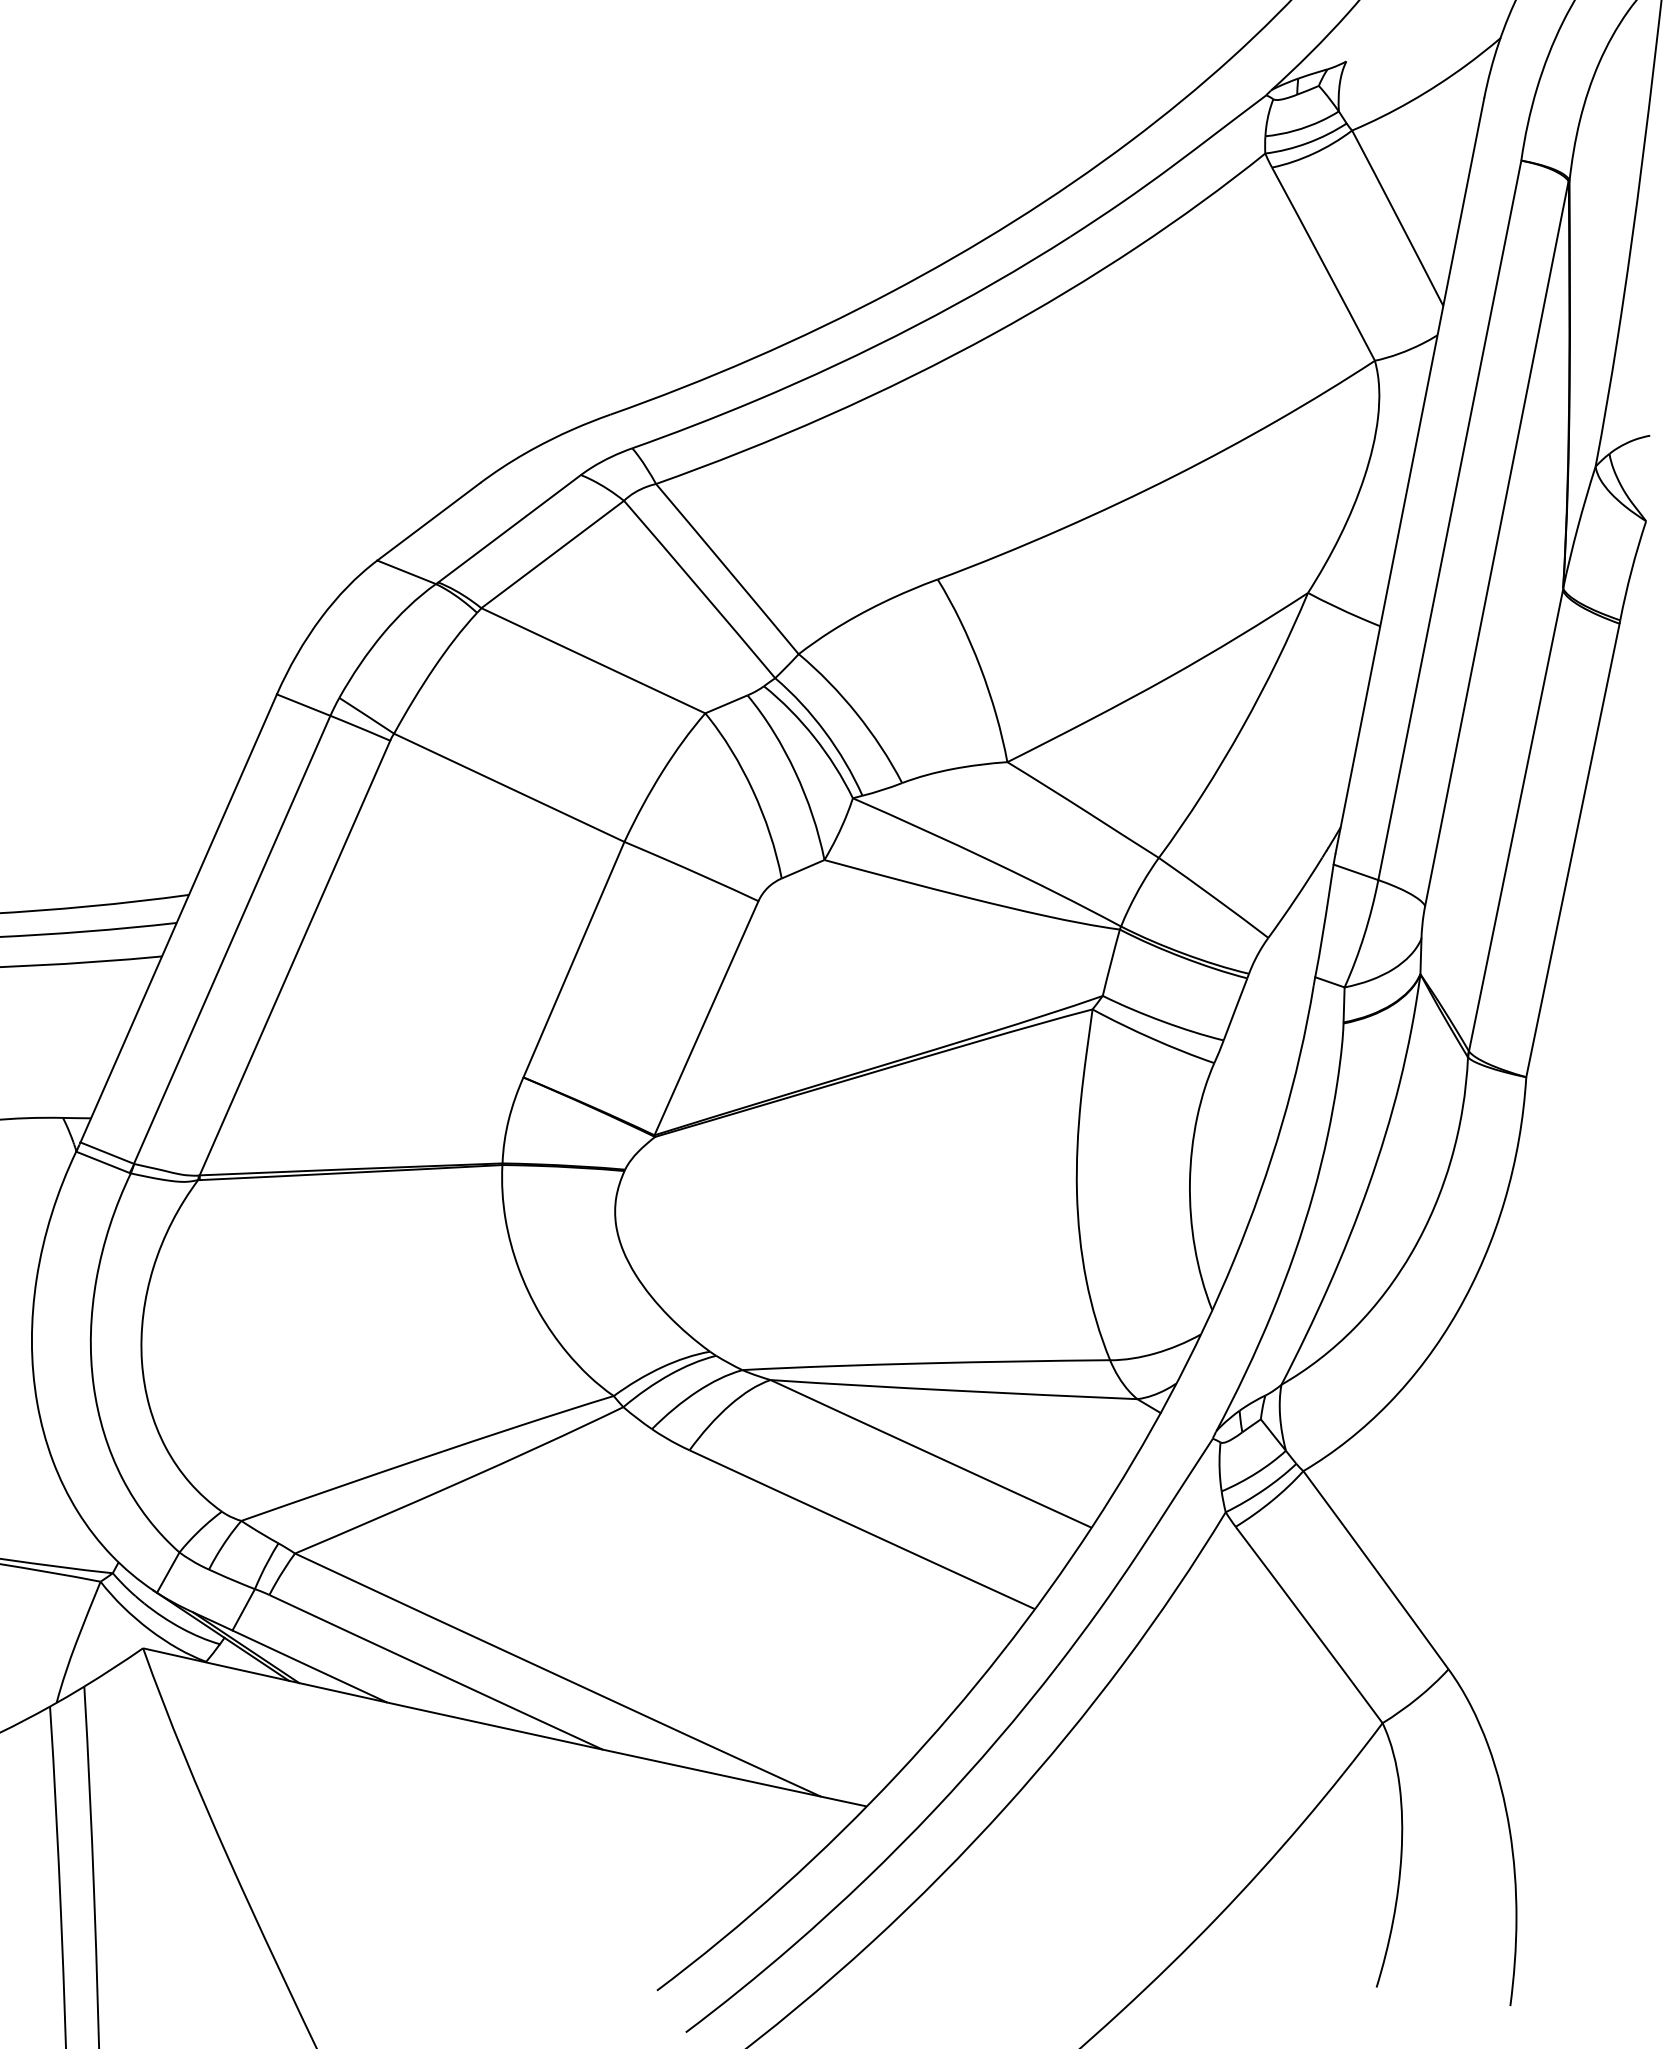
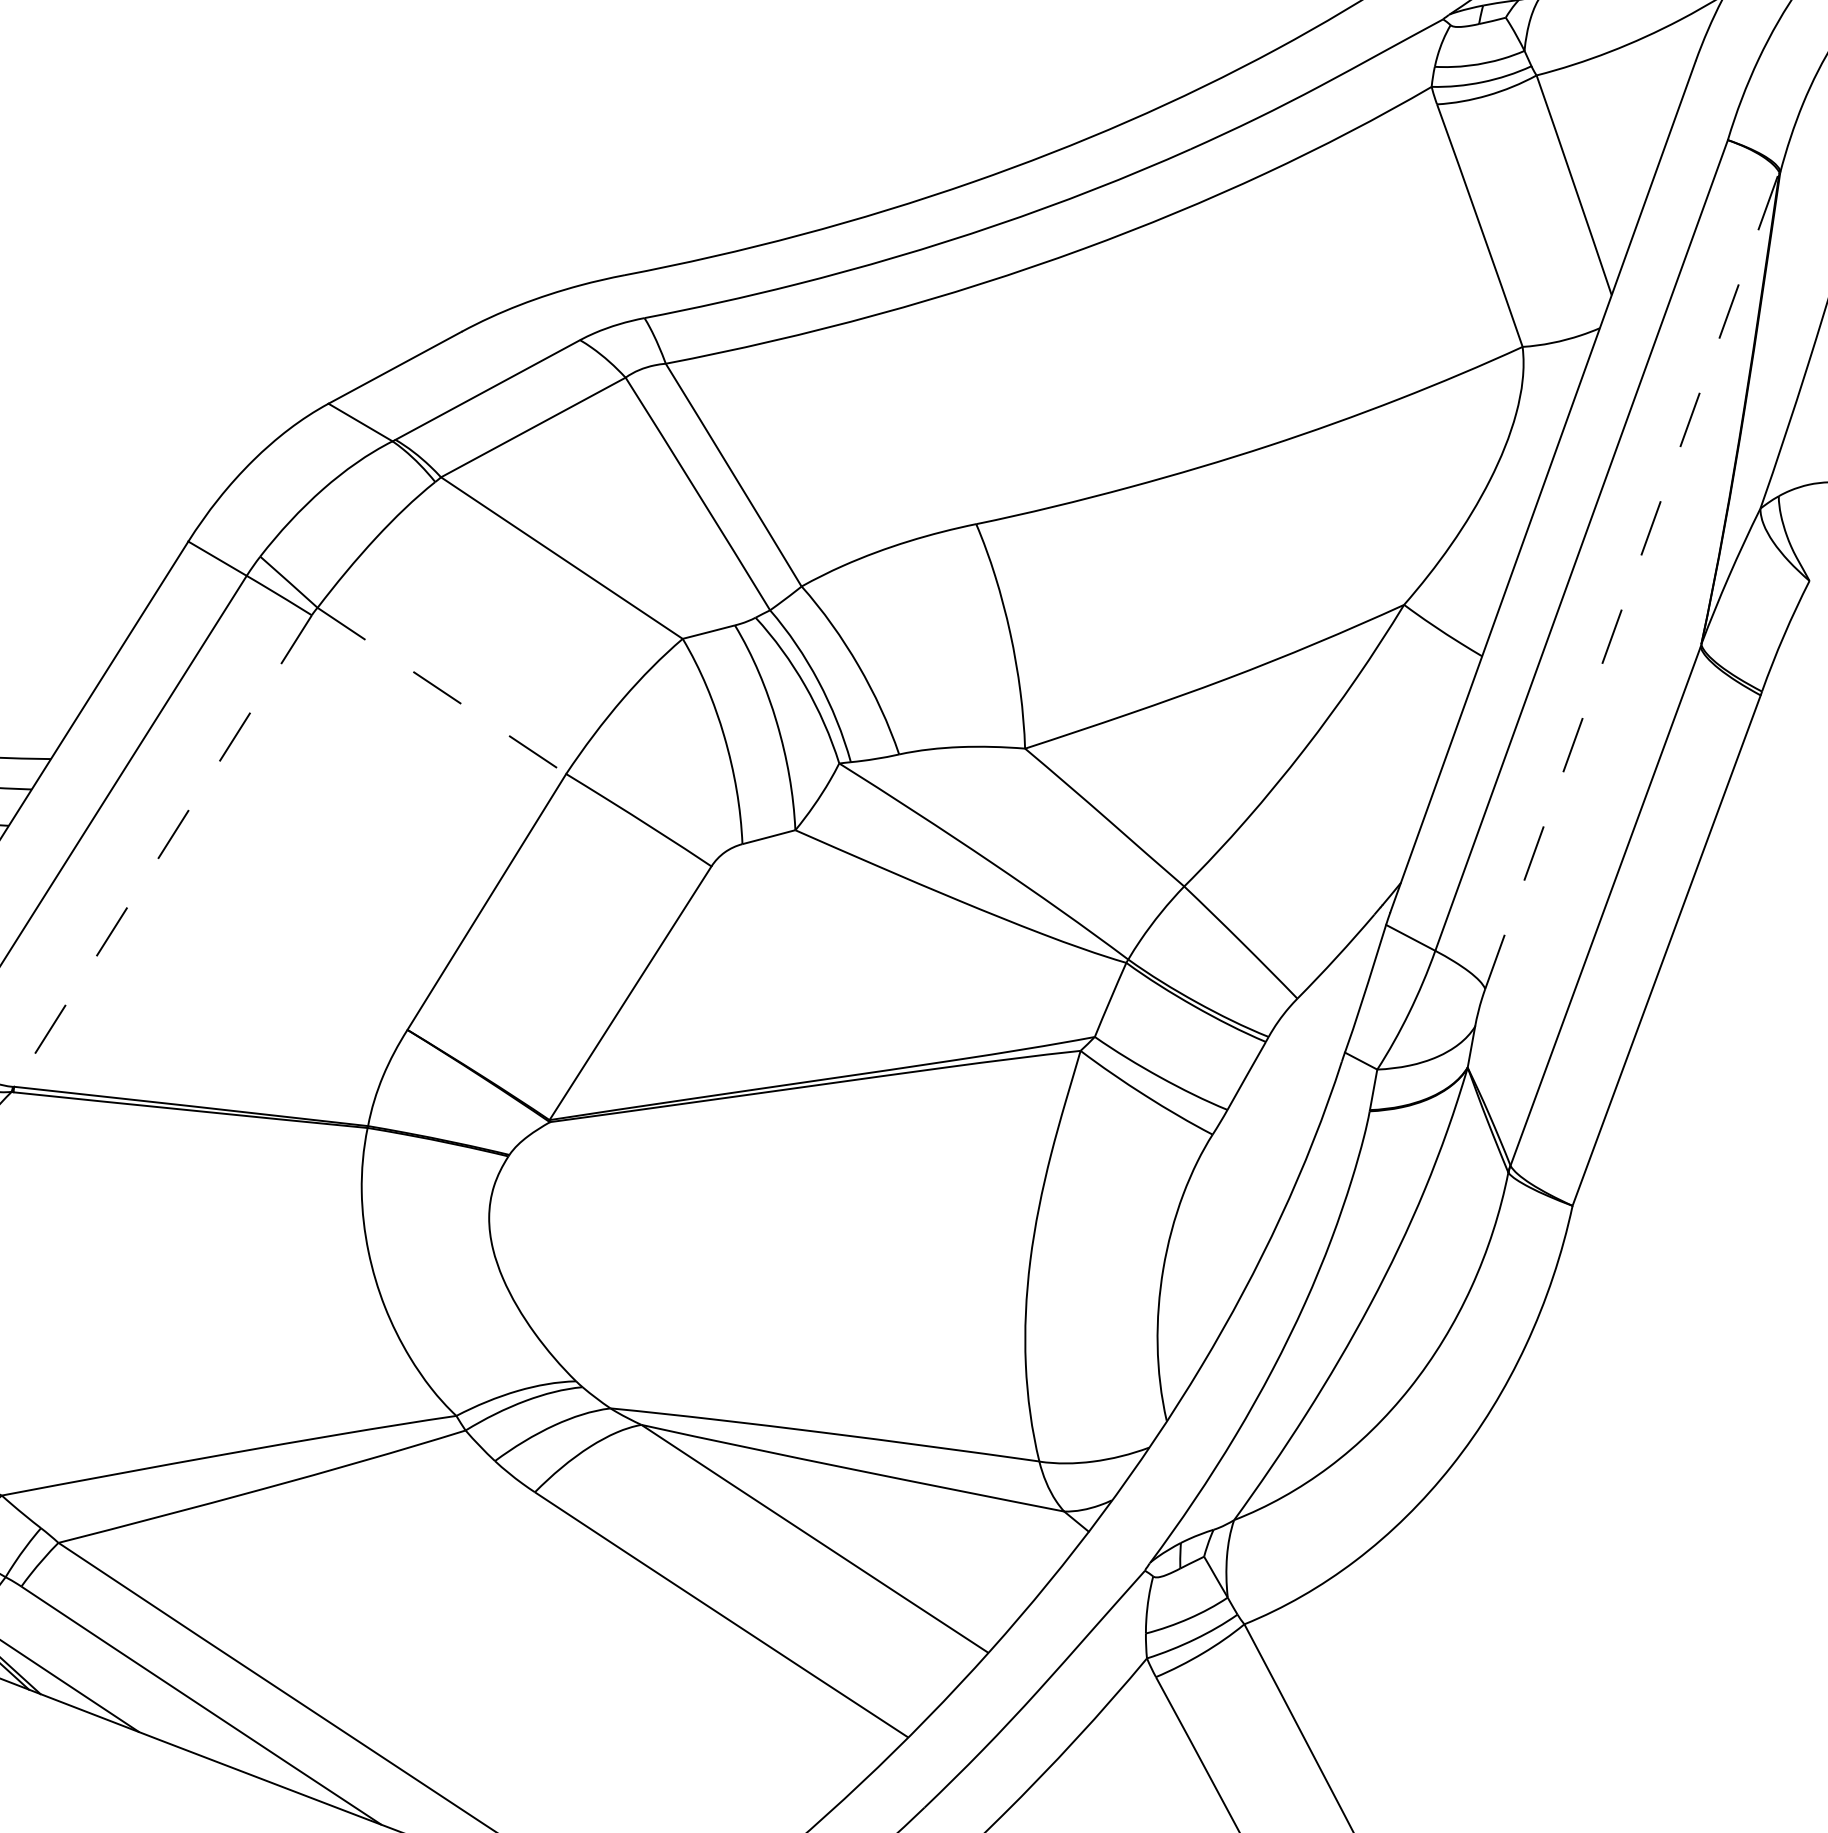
line: (1497, 543) -> (1632, 580), solid -> dashed
line: (509, 788) -> (442, 691), solid -> dashed
line: (294, 958) -> (162, 851), solid -> dashed

